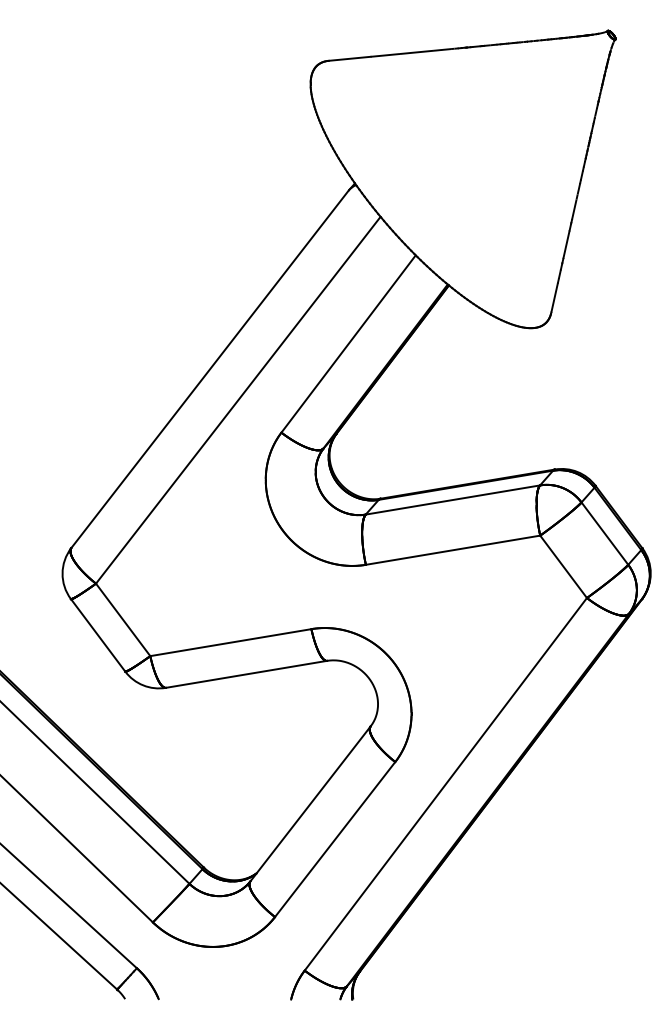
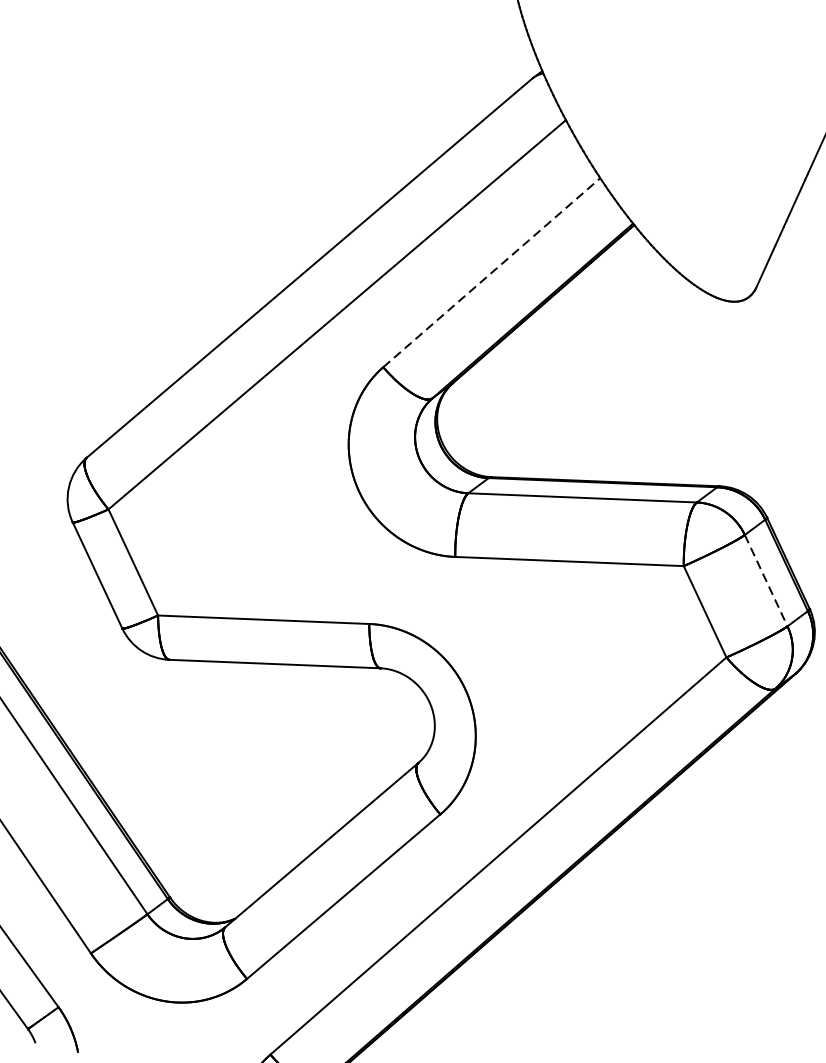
line: (348, 343) -> (491, 272), solid -> dashed
line: (604, 533) -> (765, 580), solid -> dashed

